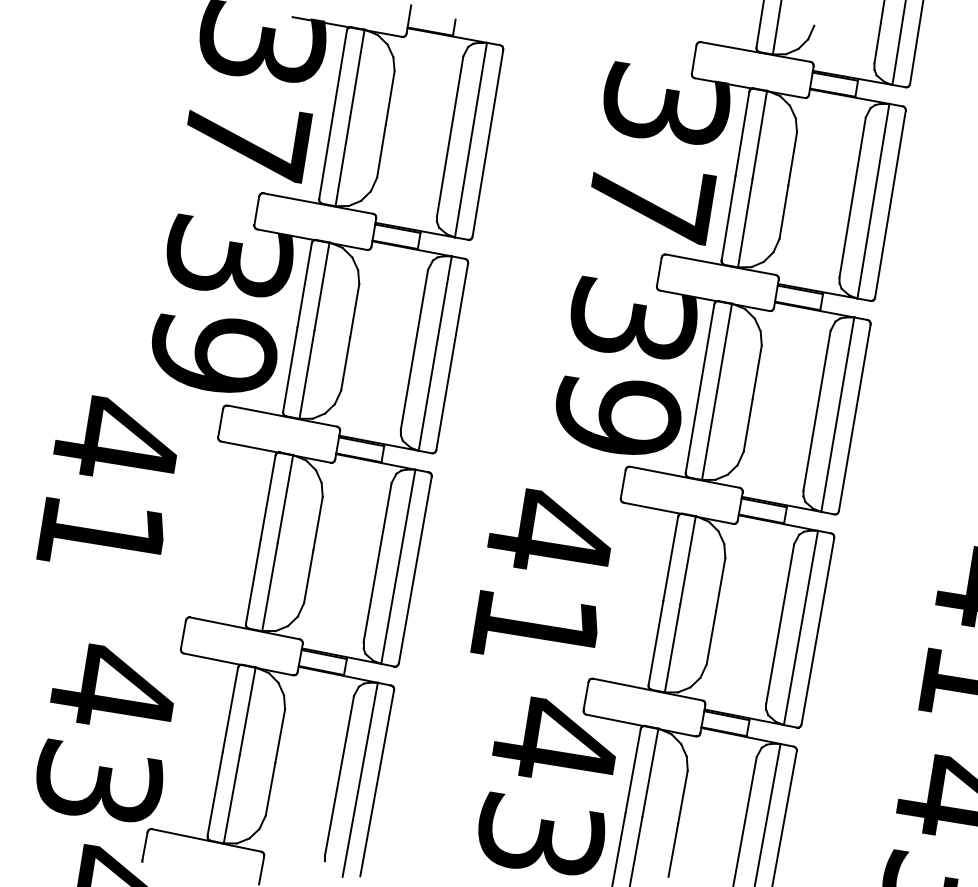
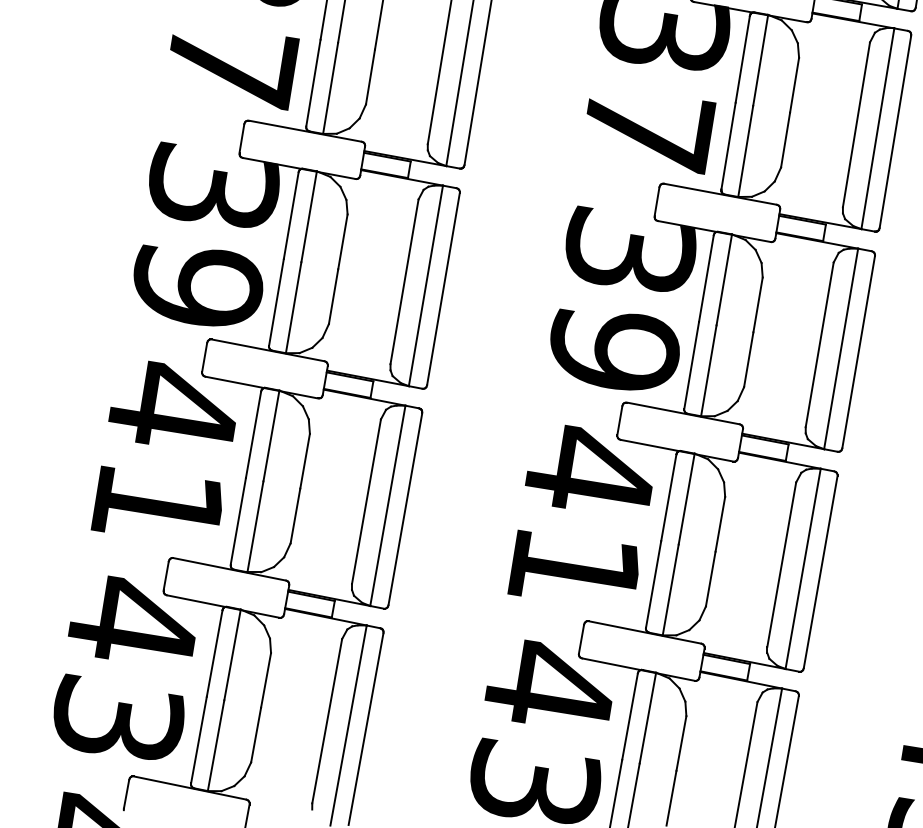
text: (106, 478) -> (163, 446), moved
text: (540, 571) -> (579, 510), moved
text: (104, 732) -> (124, 667), moved

